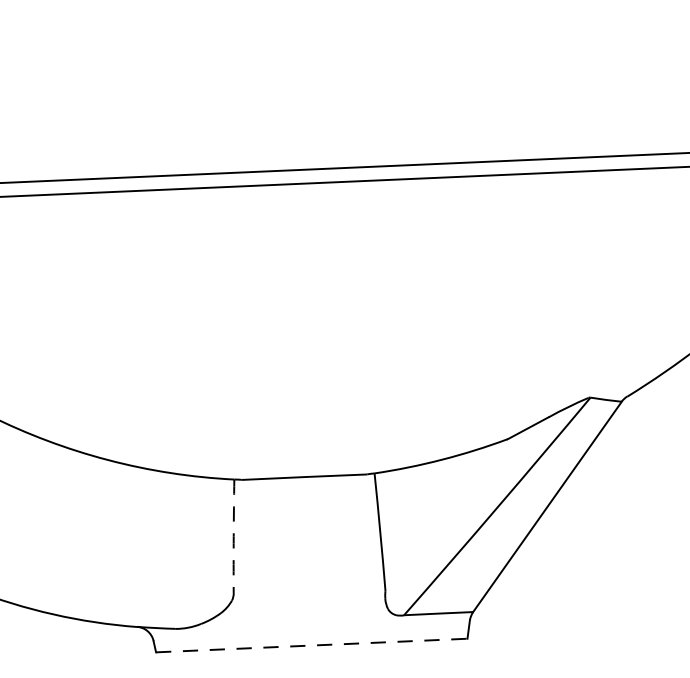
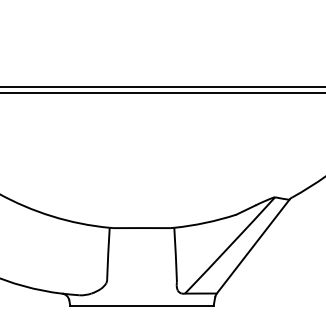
arc: (234, 535) -> (108, 253), dashed -> solid
line: (310, 645) -> (141, 305), dashed -> solid

